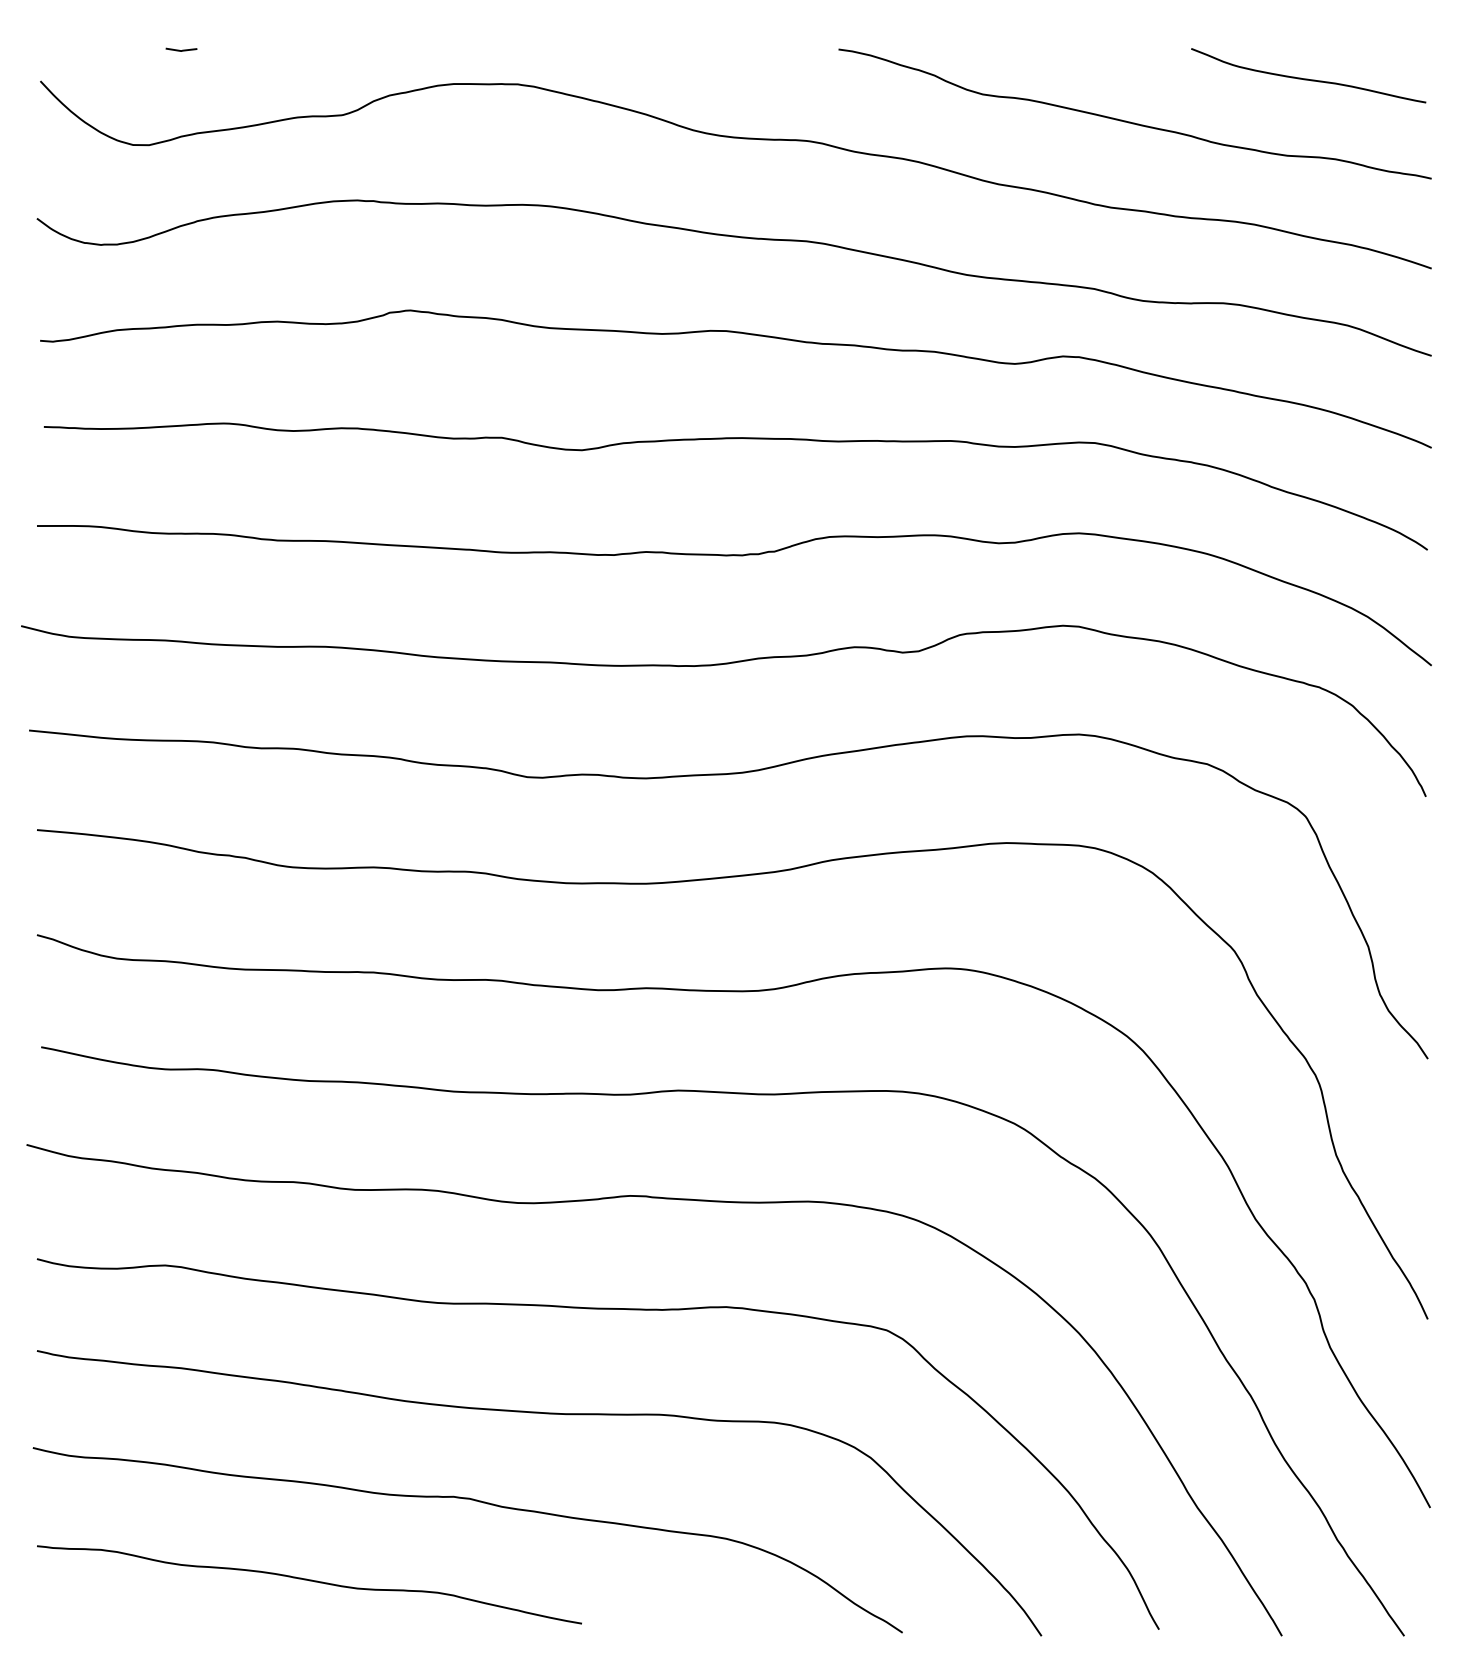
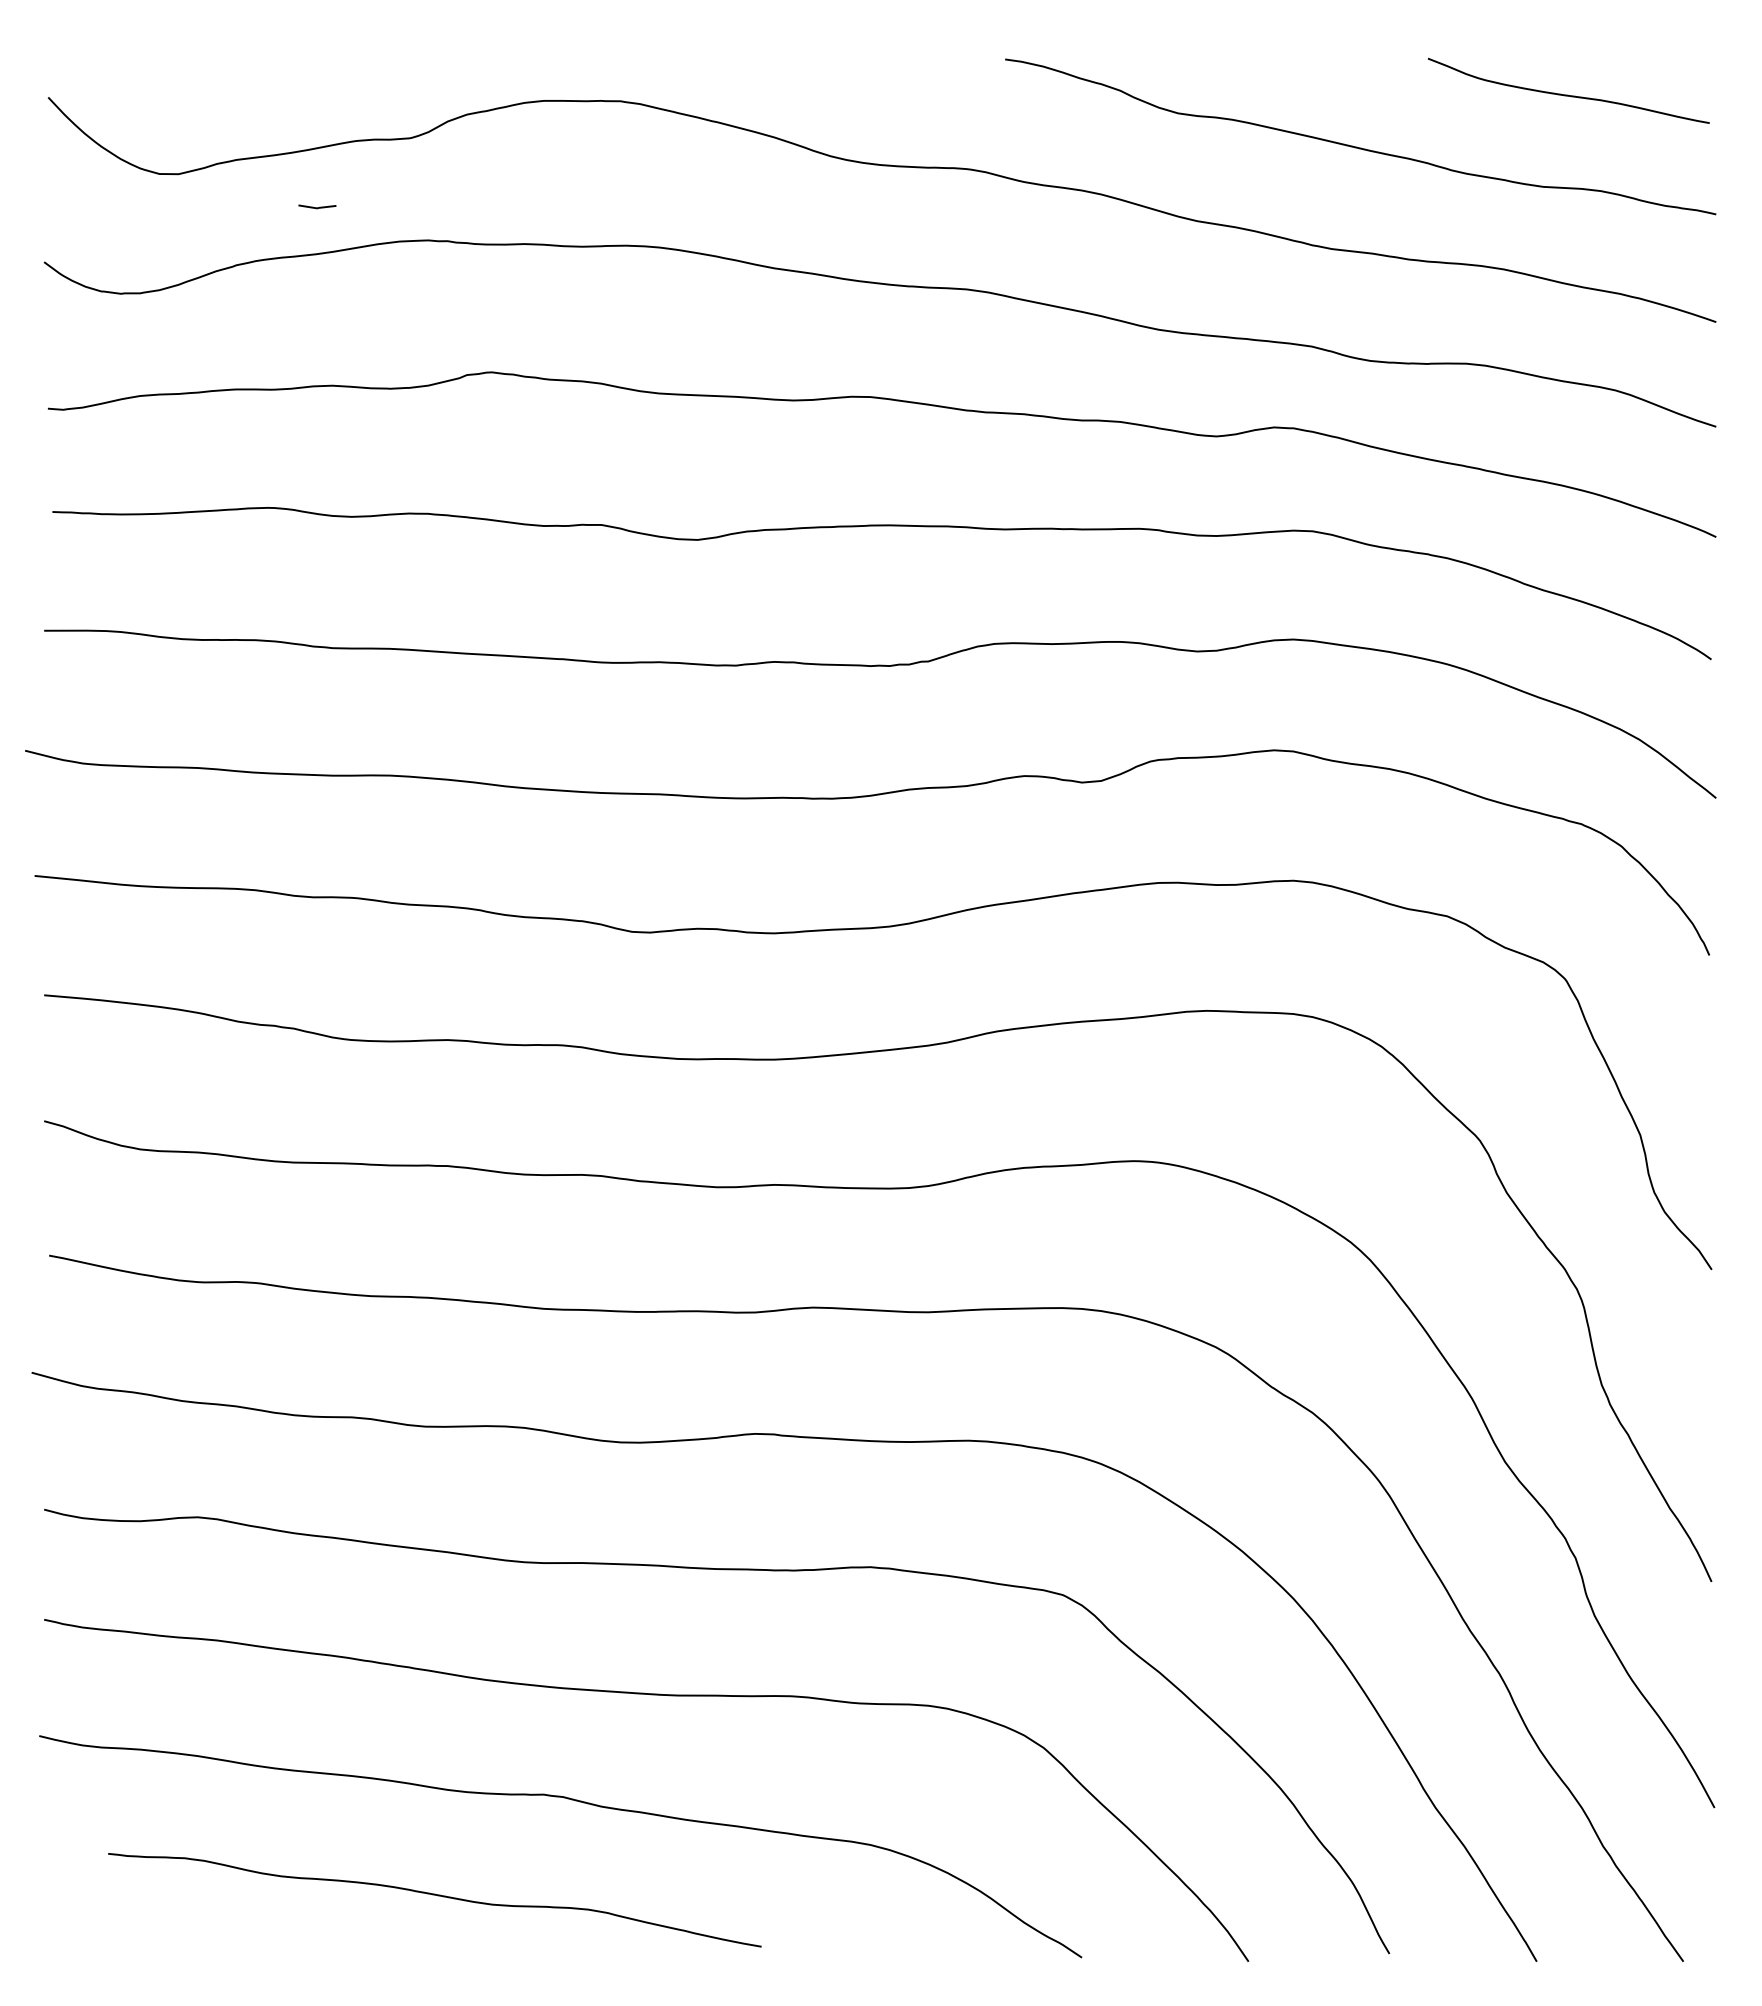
line: (181, 50) -> (317, 207), moved
curve: (309, 1580) -> (434, 1895), moved

